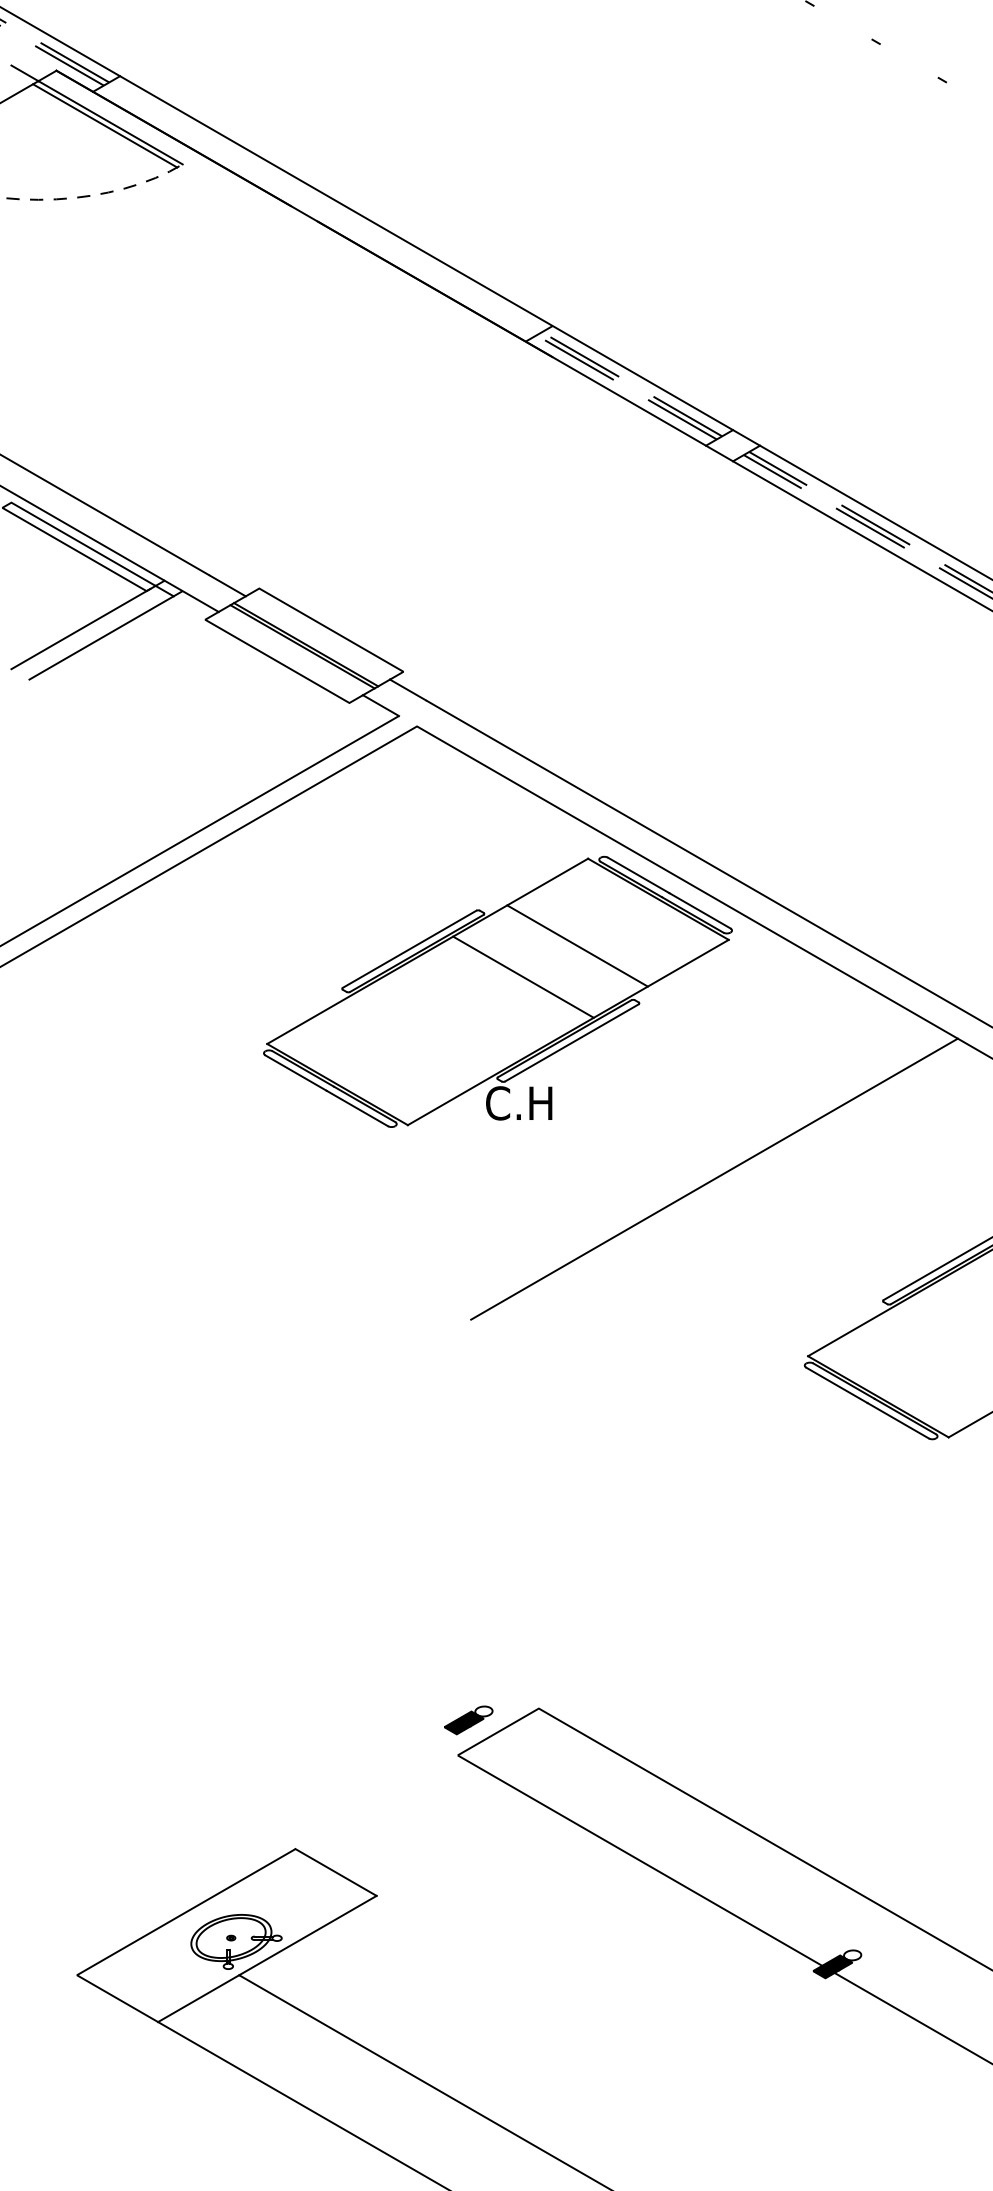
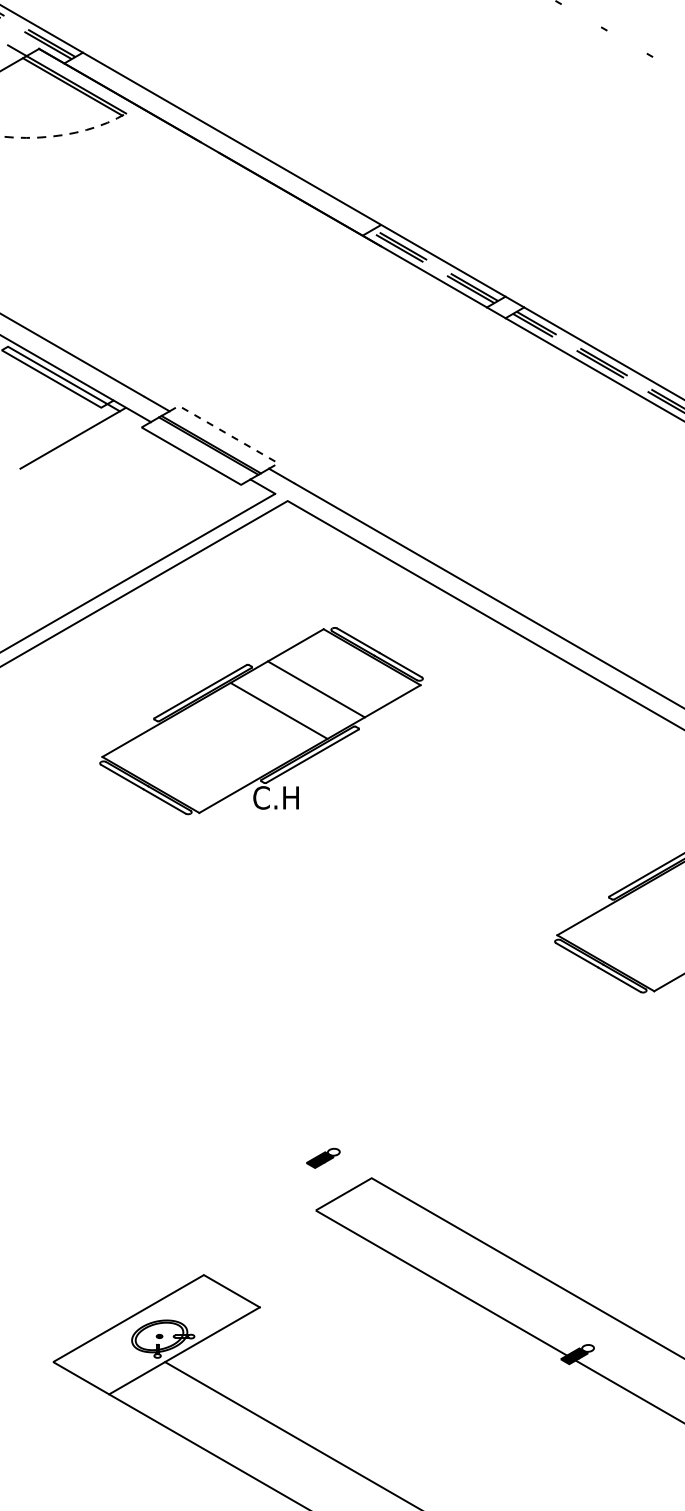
line: (80, 628) -> (55, 433), removed
line: (331, 629) -> (228, 434), solid -> dashed
part: (497, 992) -> (261, 721), moved
line: (714, 1179) -> (492, 813), removed
part: (468, 1719) -> (323, 1157), moved

